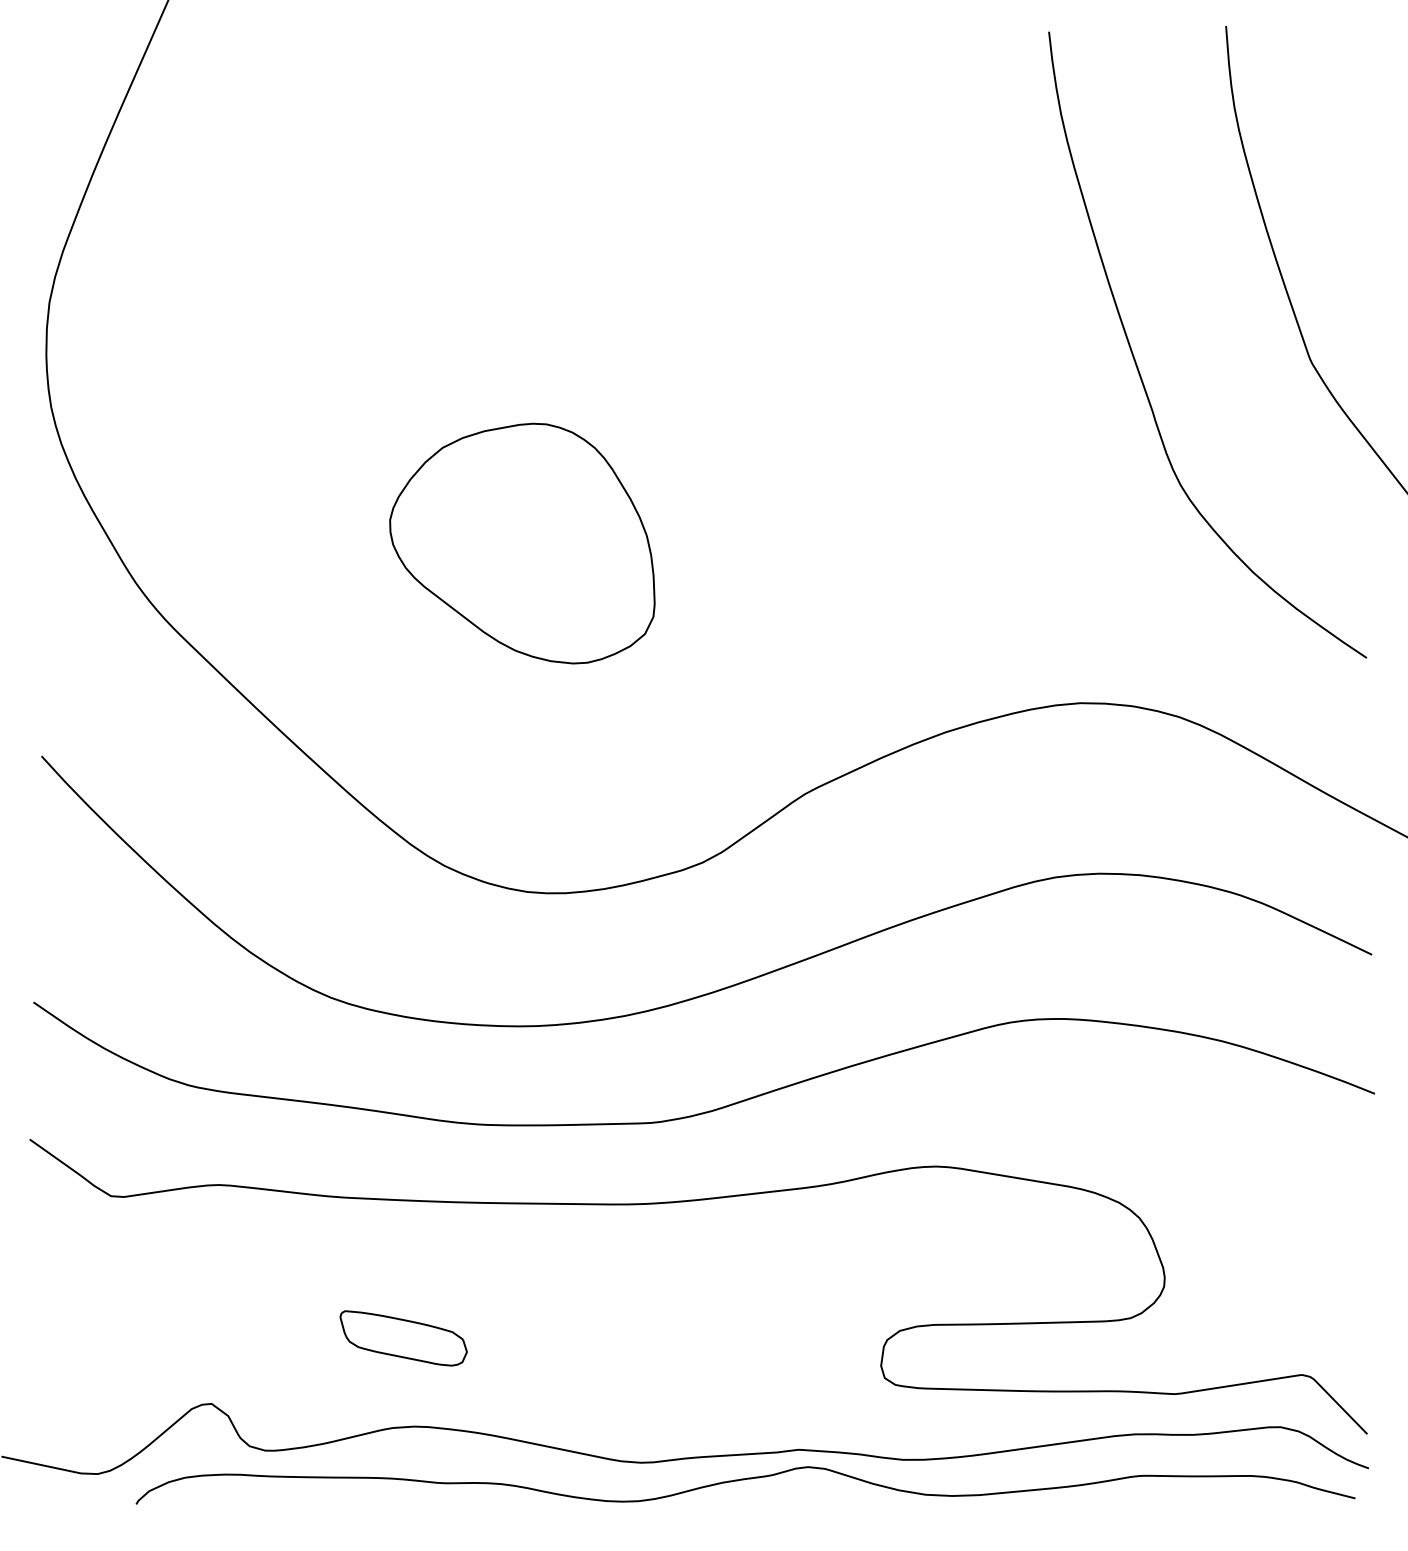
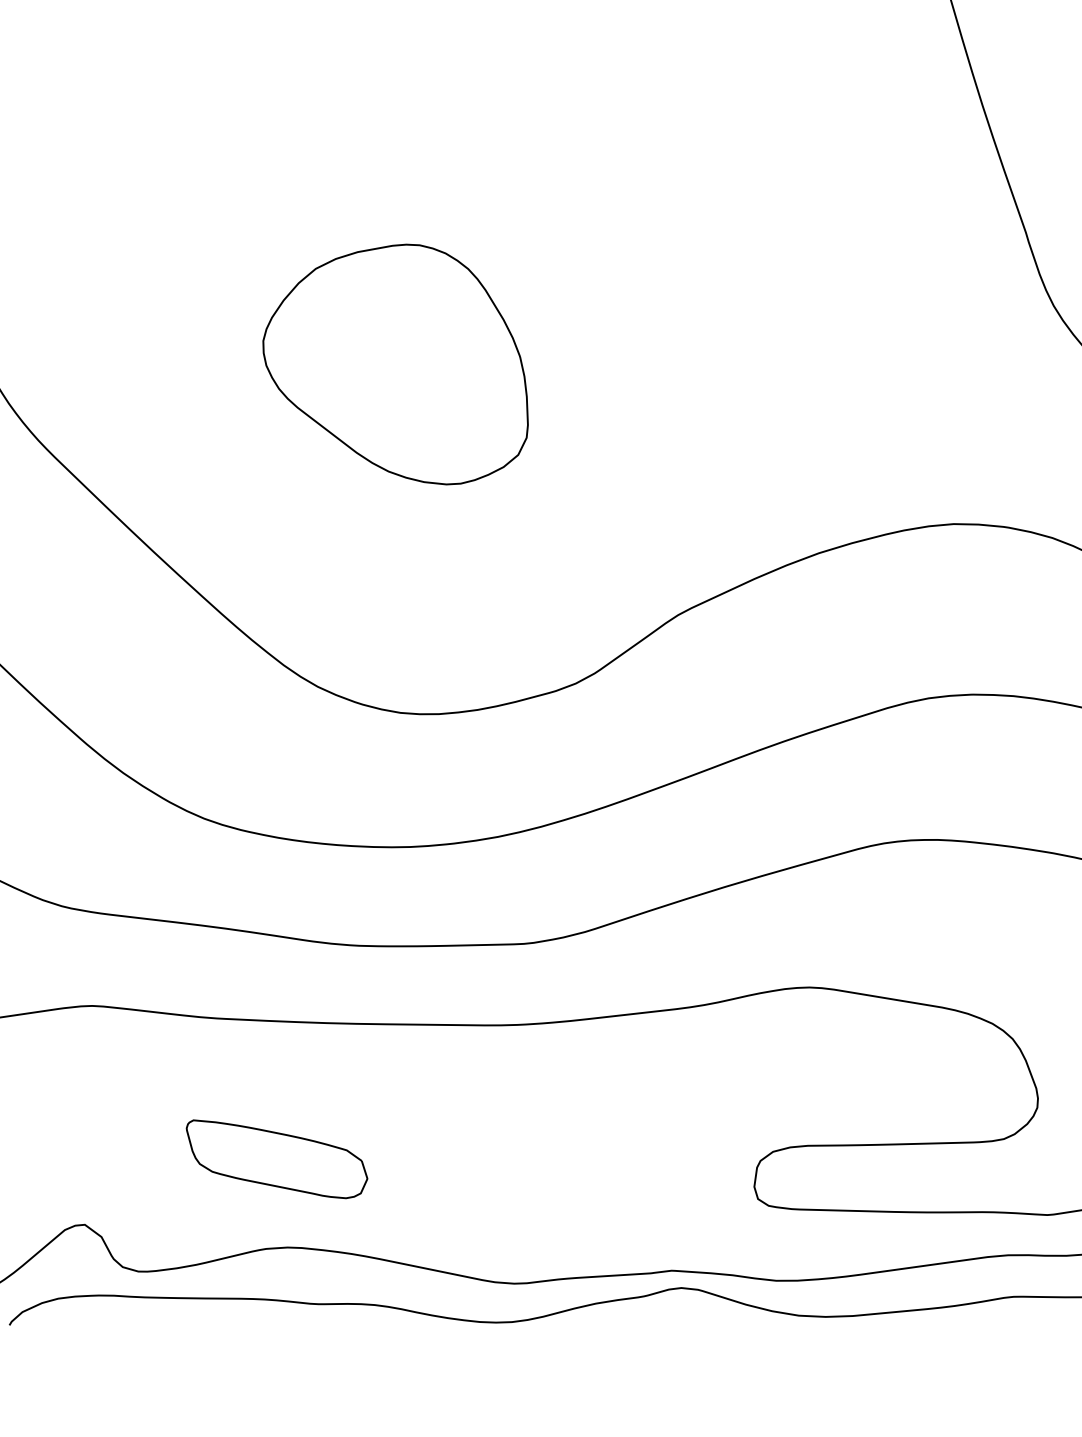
part: (403, 1338) -> (276, 1159), size x1.43

